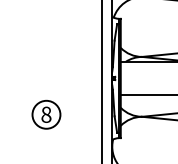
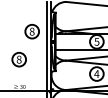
part: (71, 57) -> (31, 31), added

